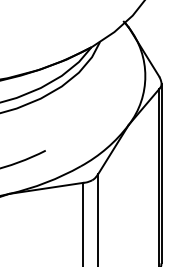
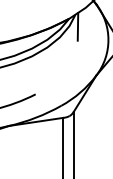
line: (103, 58) -> (77, 27), added

